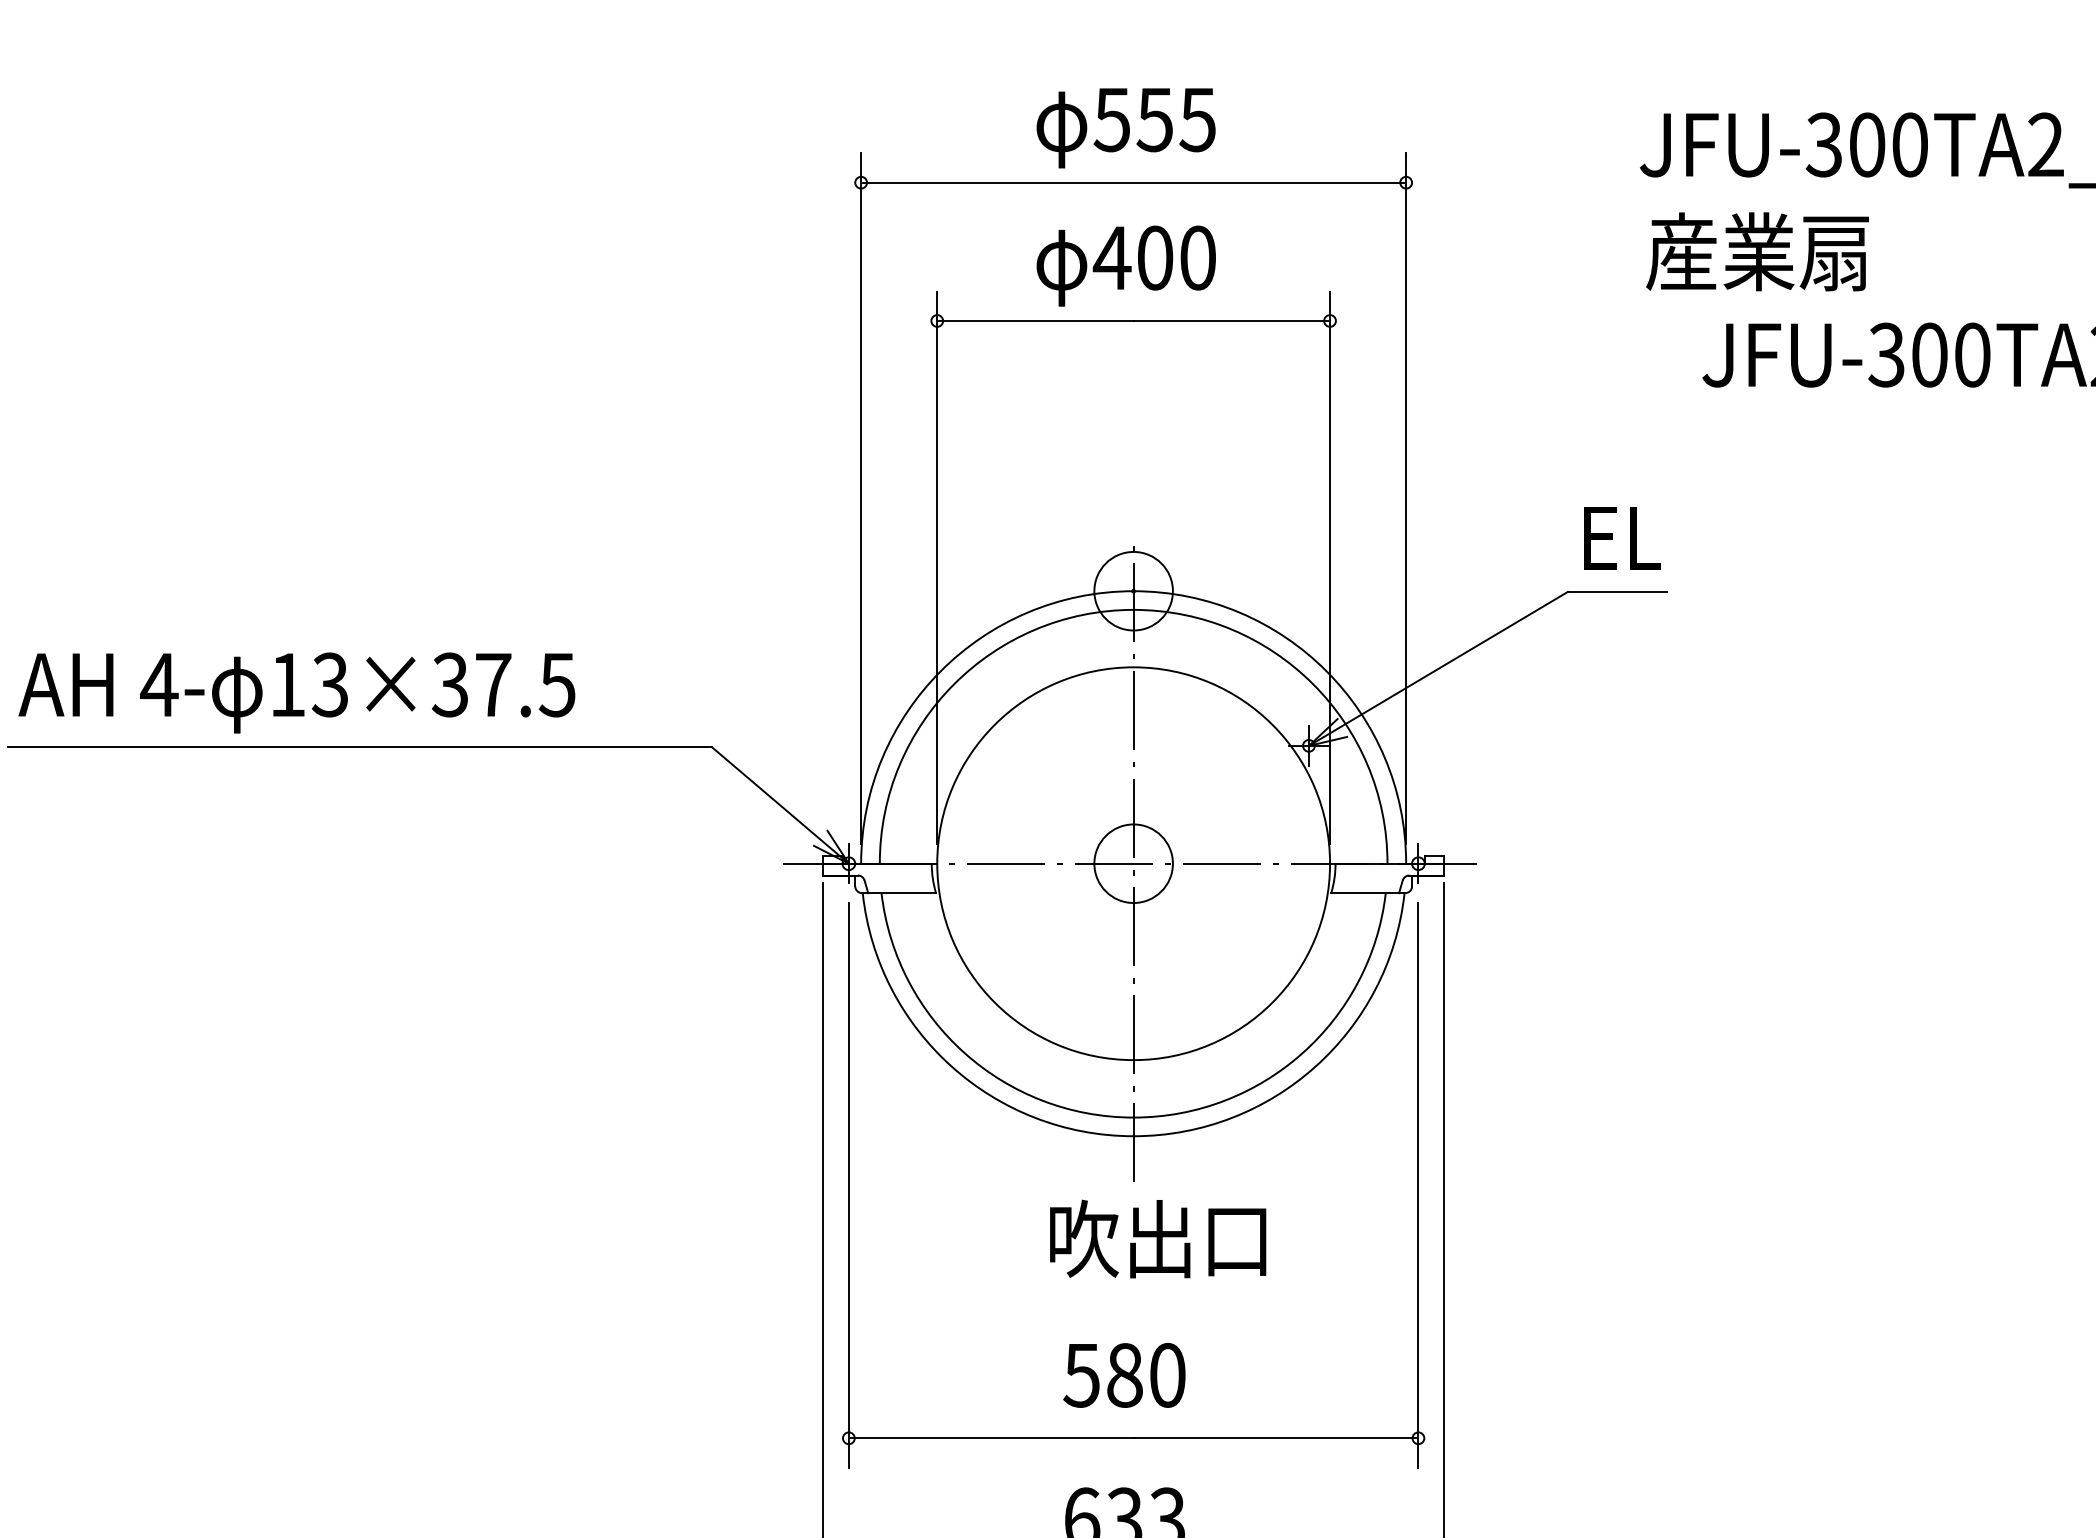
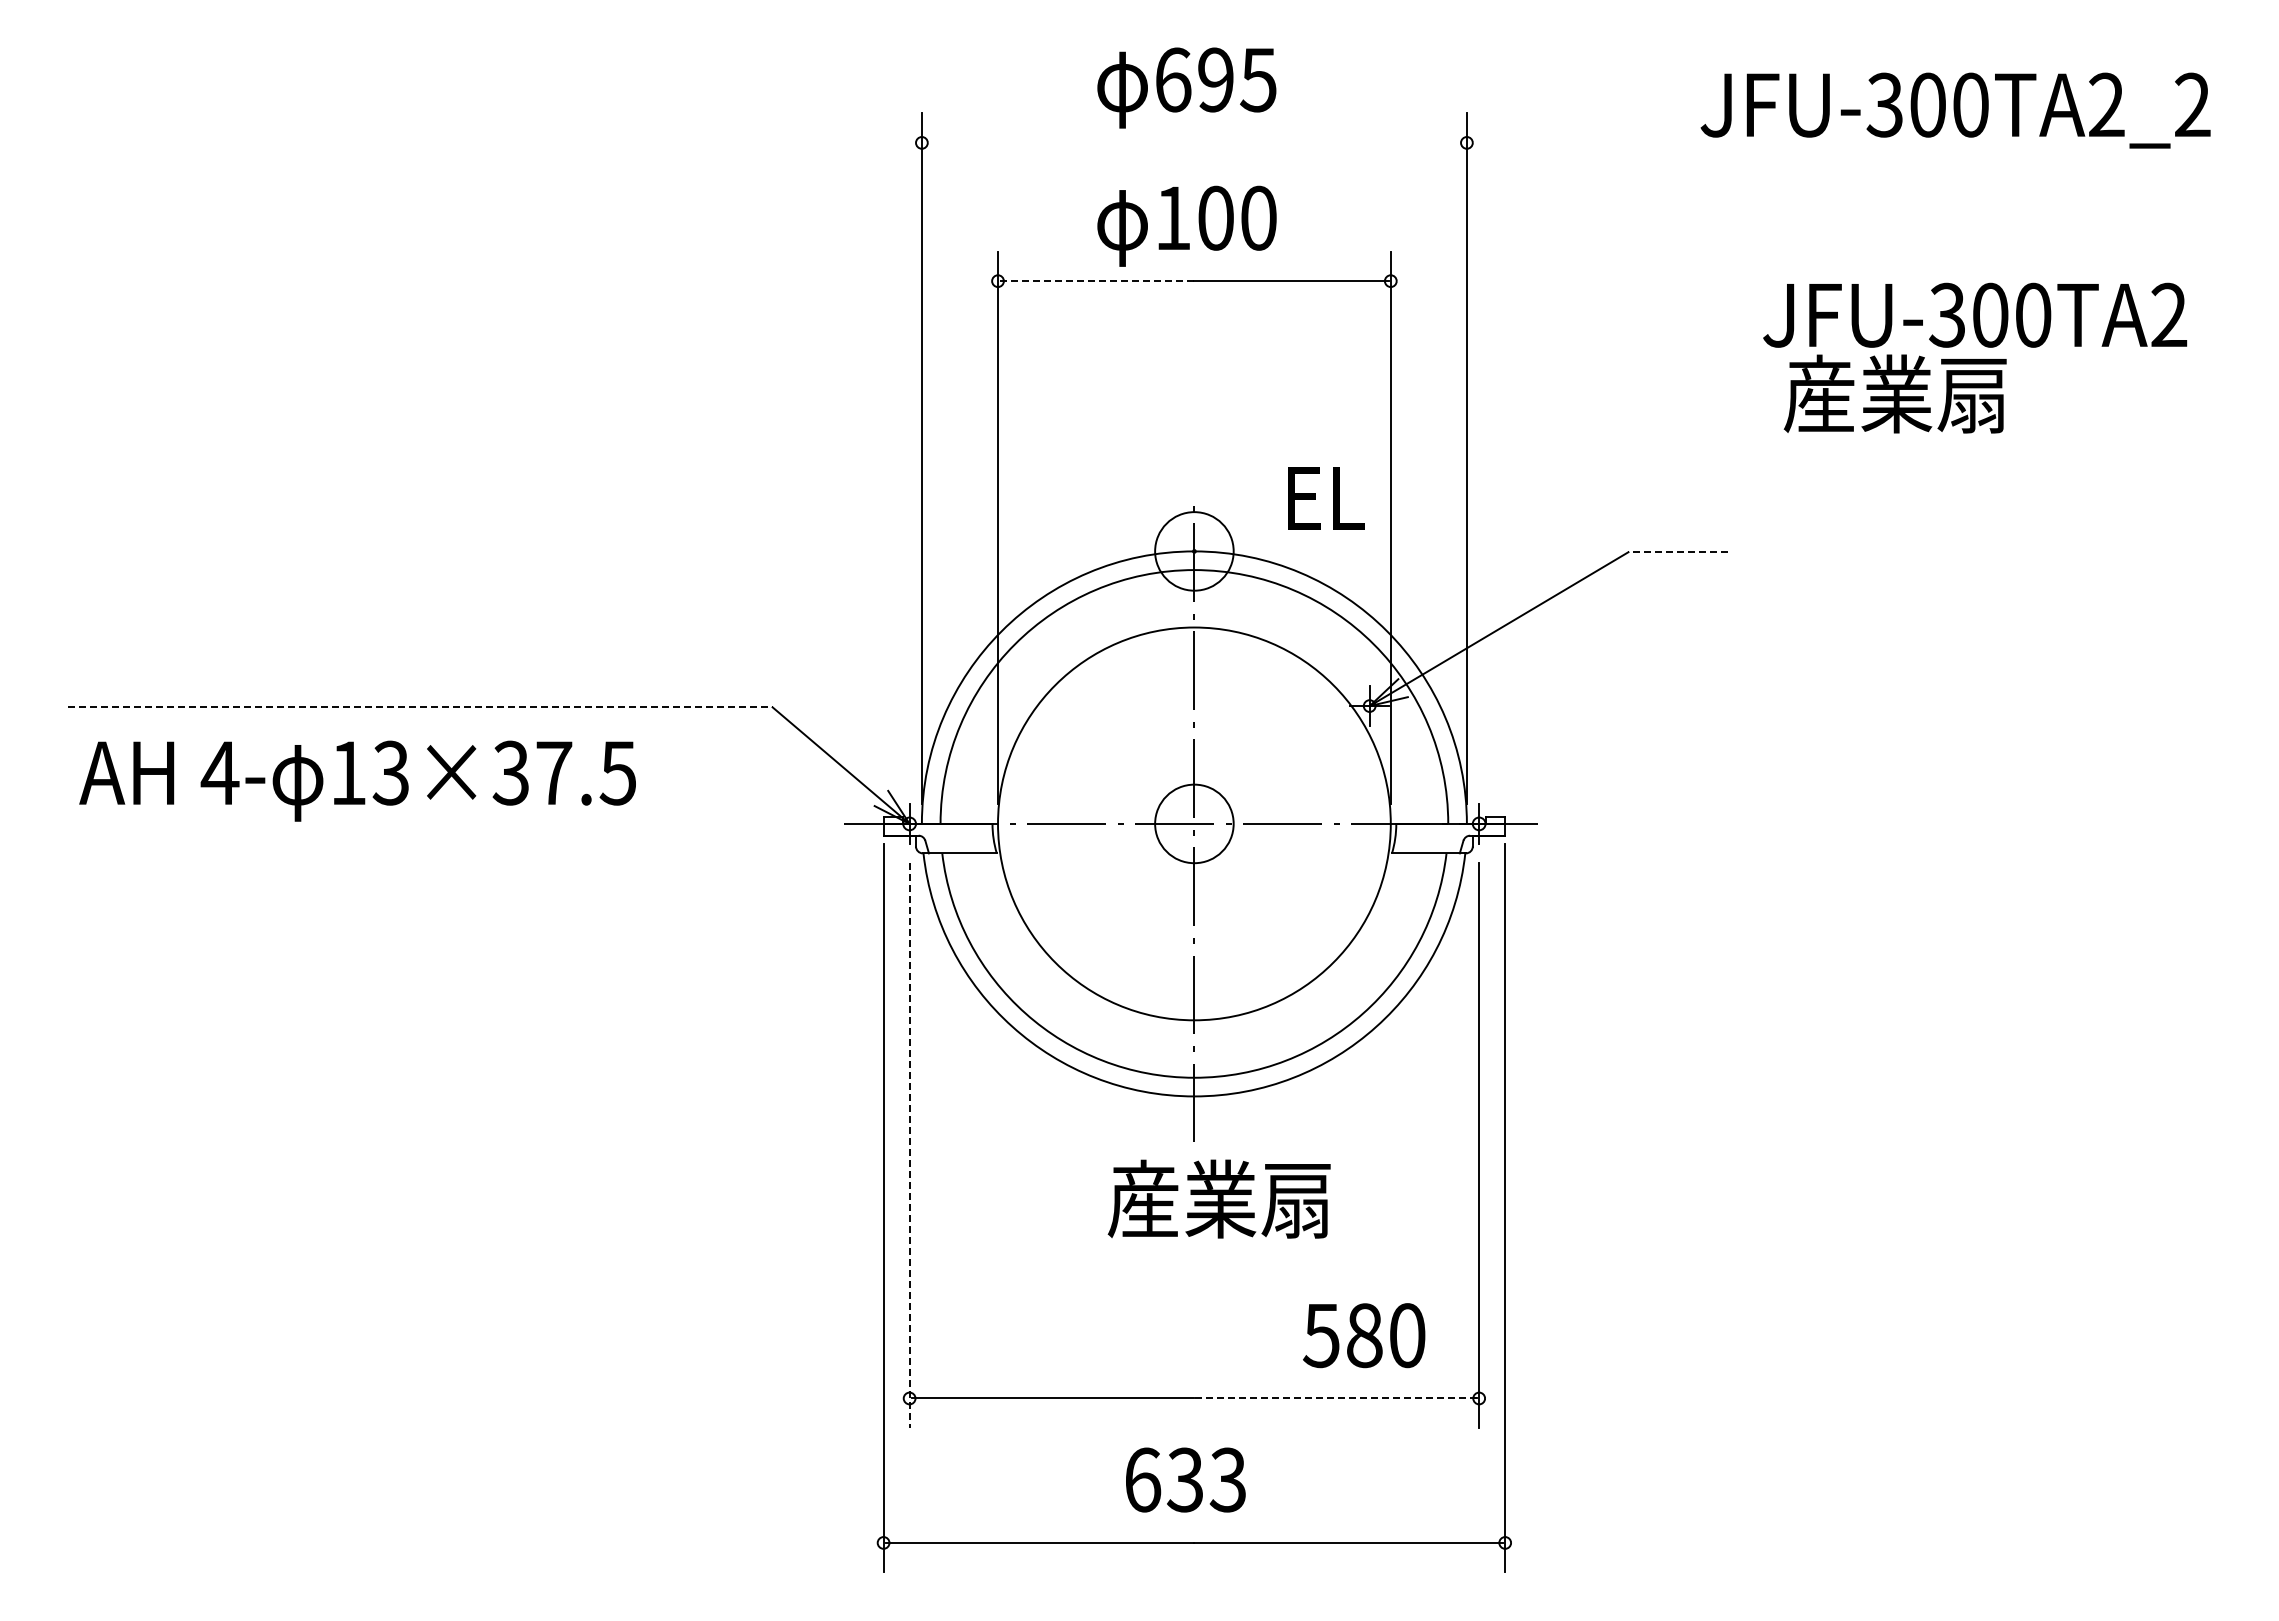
text: (1132, 119) -> (1193, 79), 555 -> 695
line: (1132, 182) -> (1193, 142), removed
text: (1756, 251) -> (1894, 393), moved
text: (1111, 257) -> (1172, 217), 400 -> 100
line: (1036, 321) -> (1097, 281), solid -> dashed
text: (1622, 538) -> (1326, 498), moved
line: (1617, 592) -> (1678, 552), solid -> dashed
text: (296, 692) -> (357, 780), moved
line: (359, 747) -> (420, 707), solid -> dashed
line: (848, 1186) -> (909, 1146), solid -> dashed
text: (1157, 1238) -> (1218, 1198), 吹出口 -> 産業扇
text: (1124, 1375) -> (1364, 1335), moved
line: (1274, 1438) -> (1335, 1398), solid -> dashed

